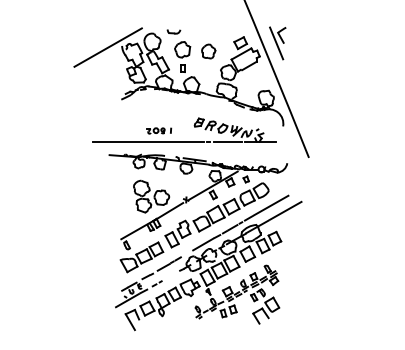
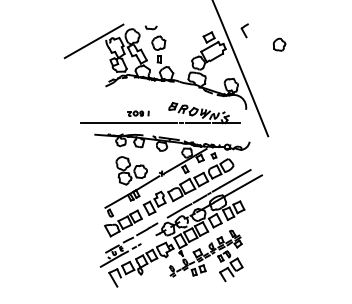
line: (276, 43) -> (240, 37), removed
part: (208, 51) -> (279, 44), moved

